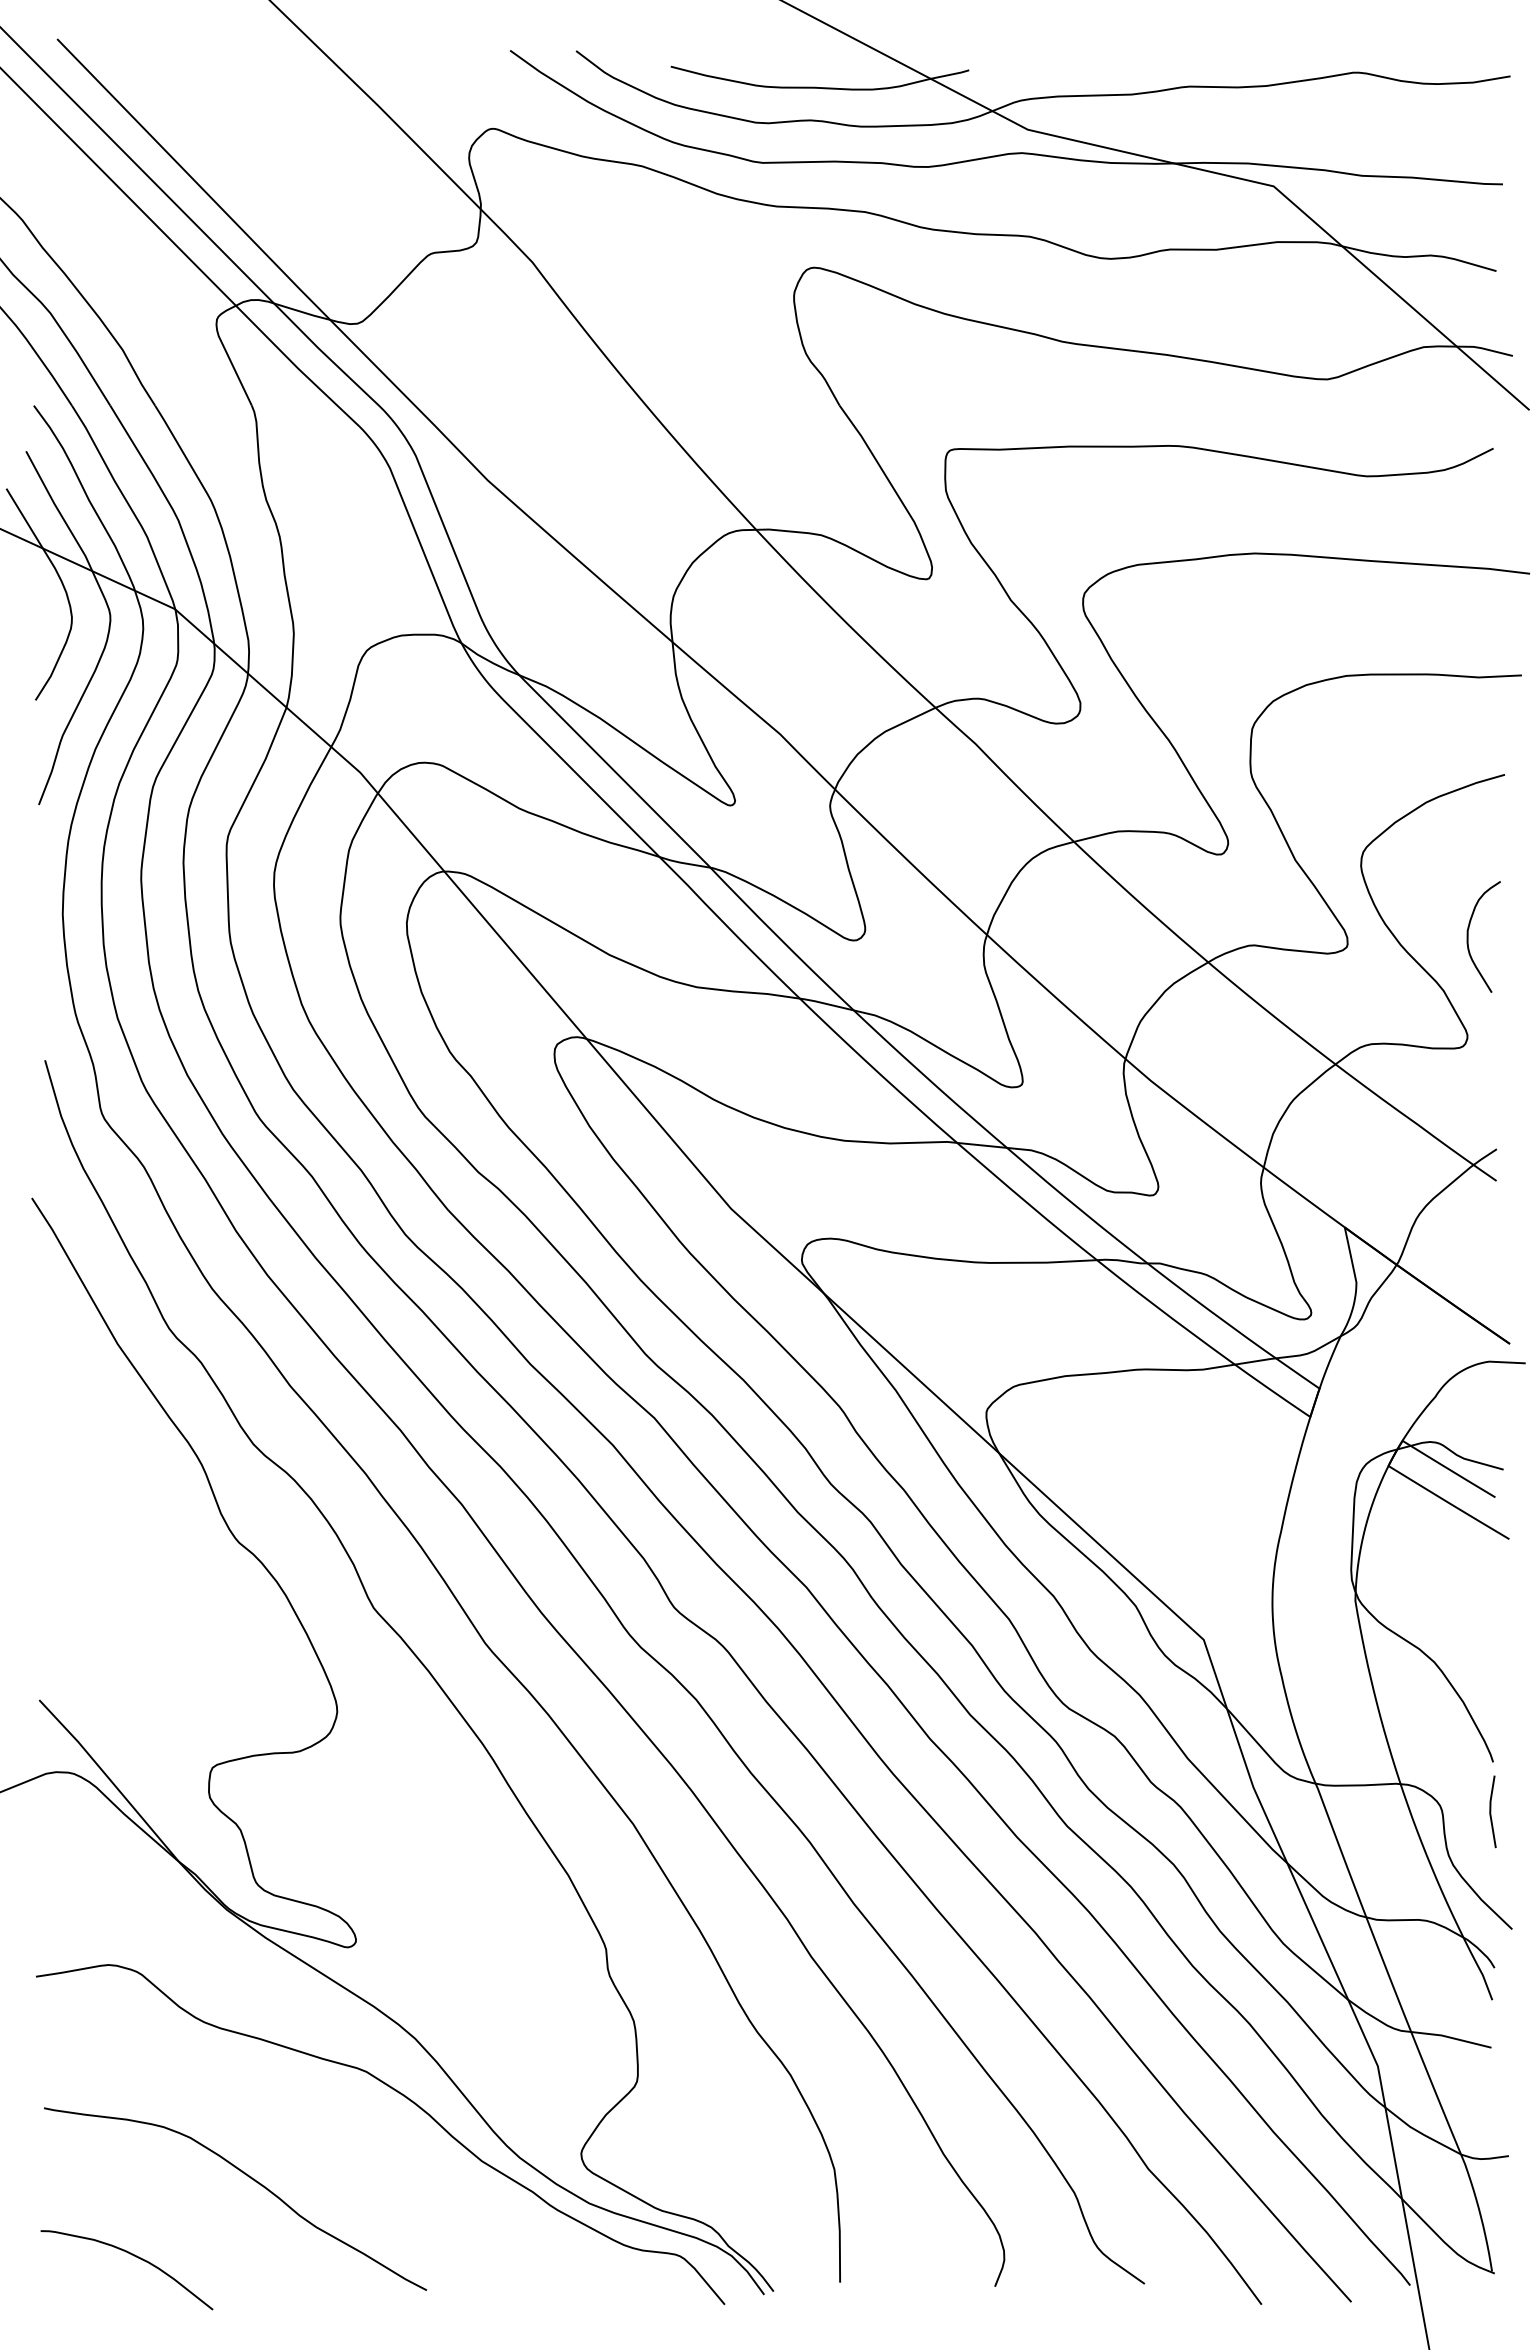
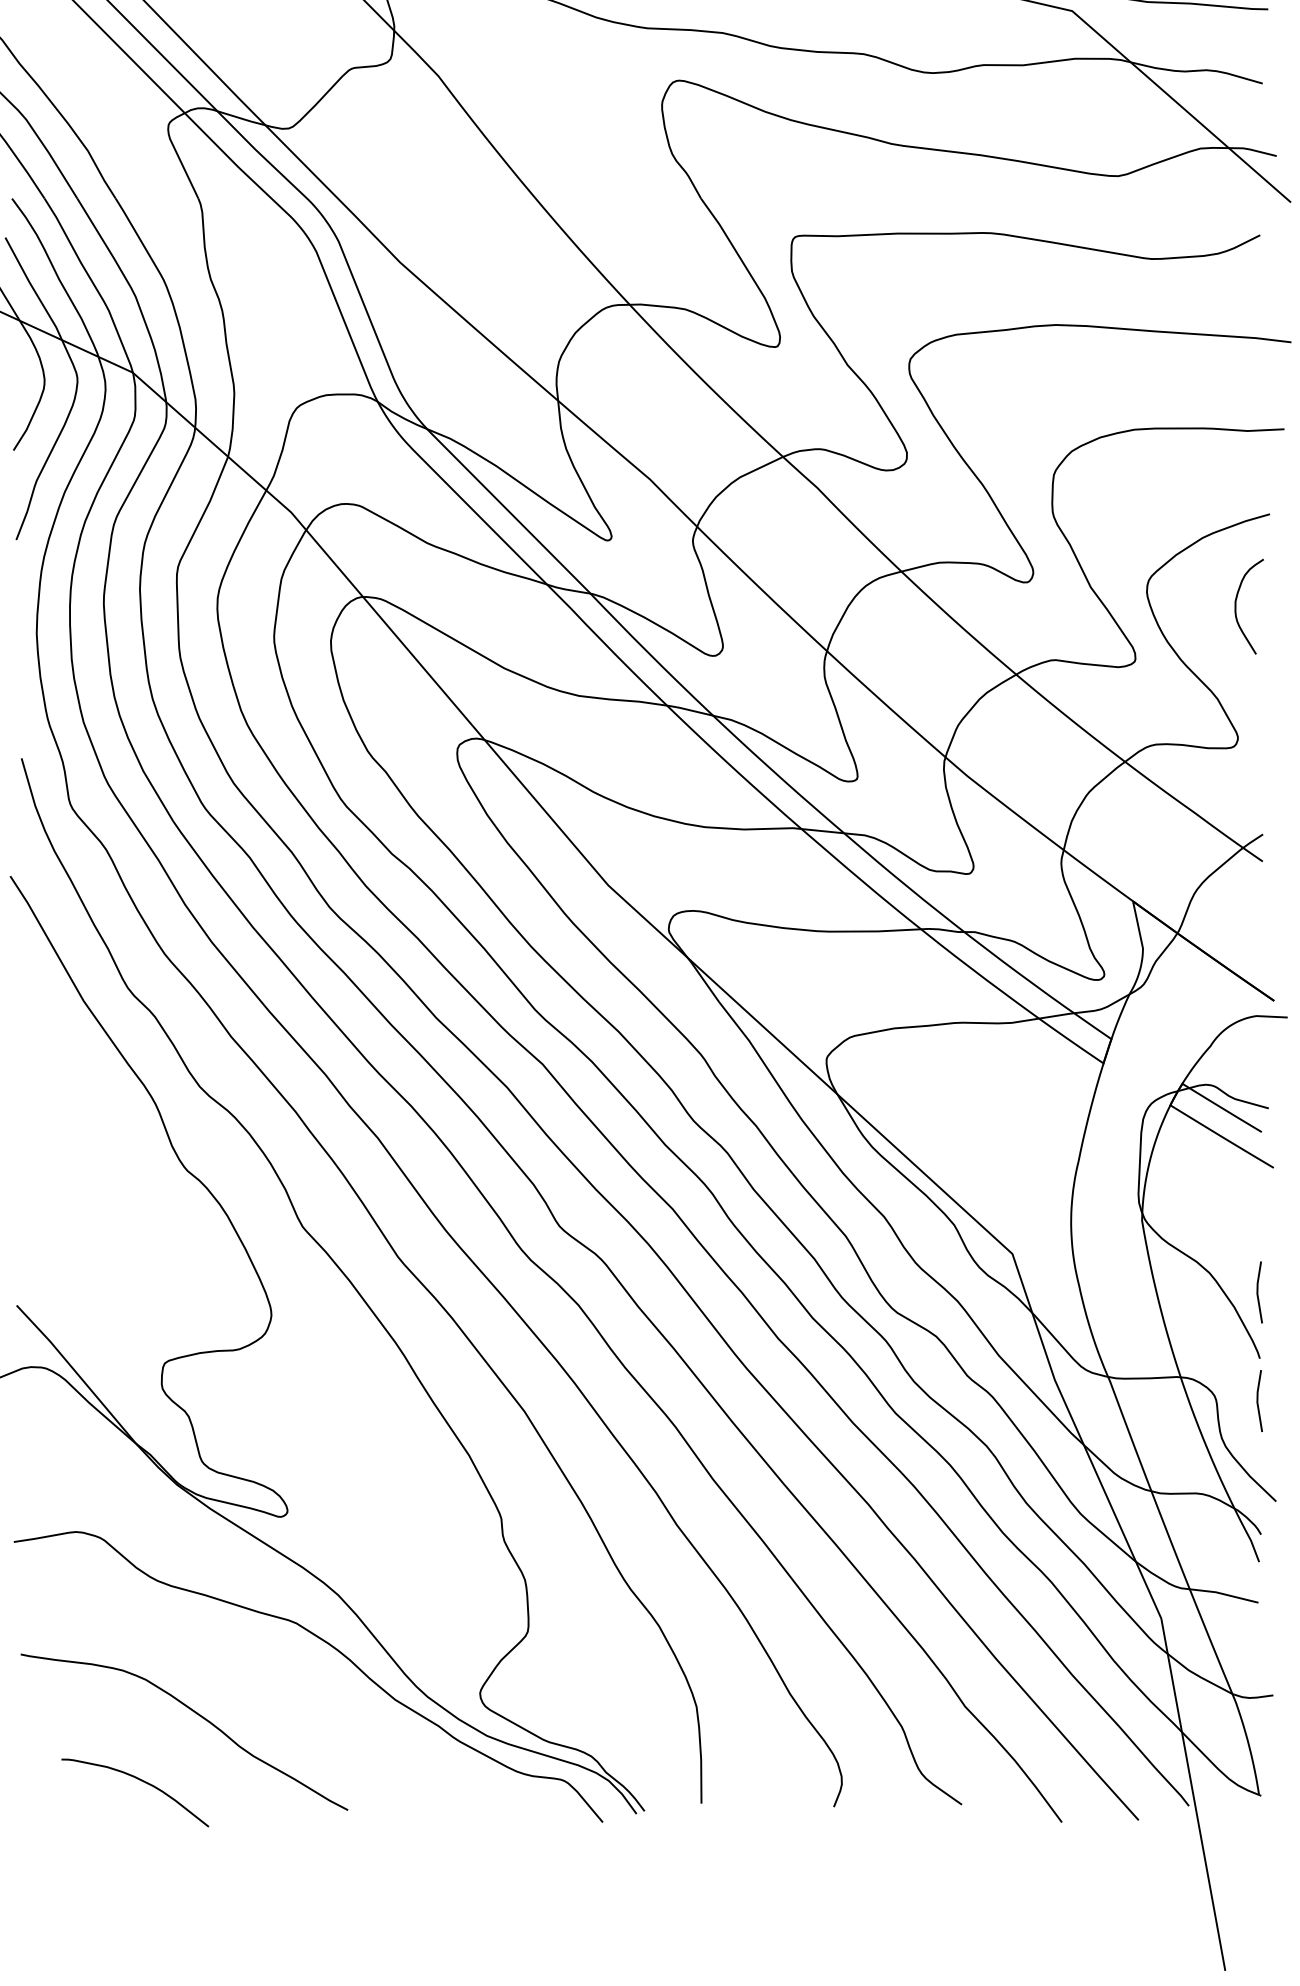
curve: (1468, 936) -> (1236, 606), moved
line: (1491, 1684) -> (1258, 1292), added
curve: (134, 2256) -> (141, 1781), moved

